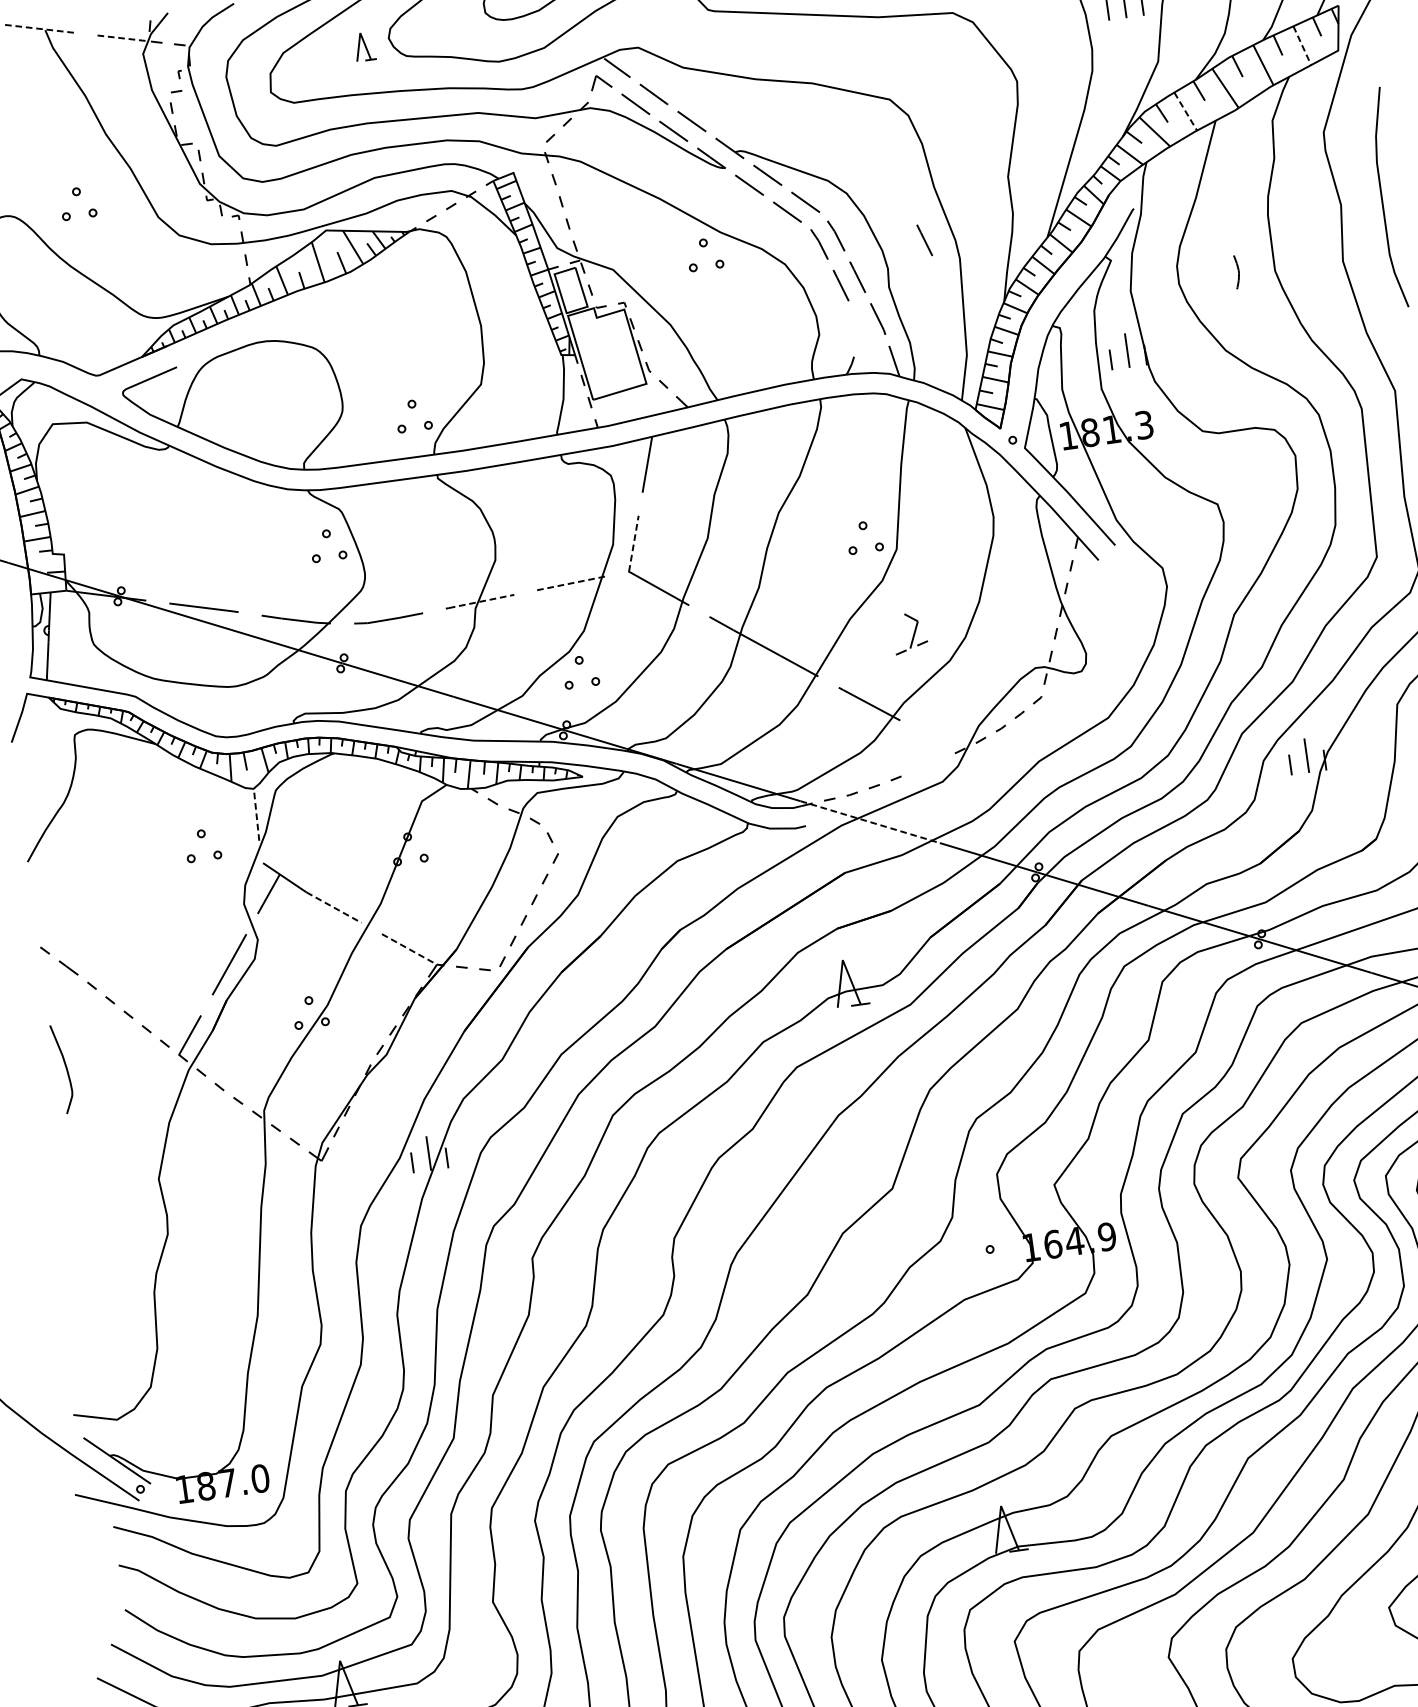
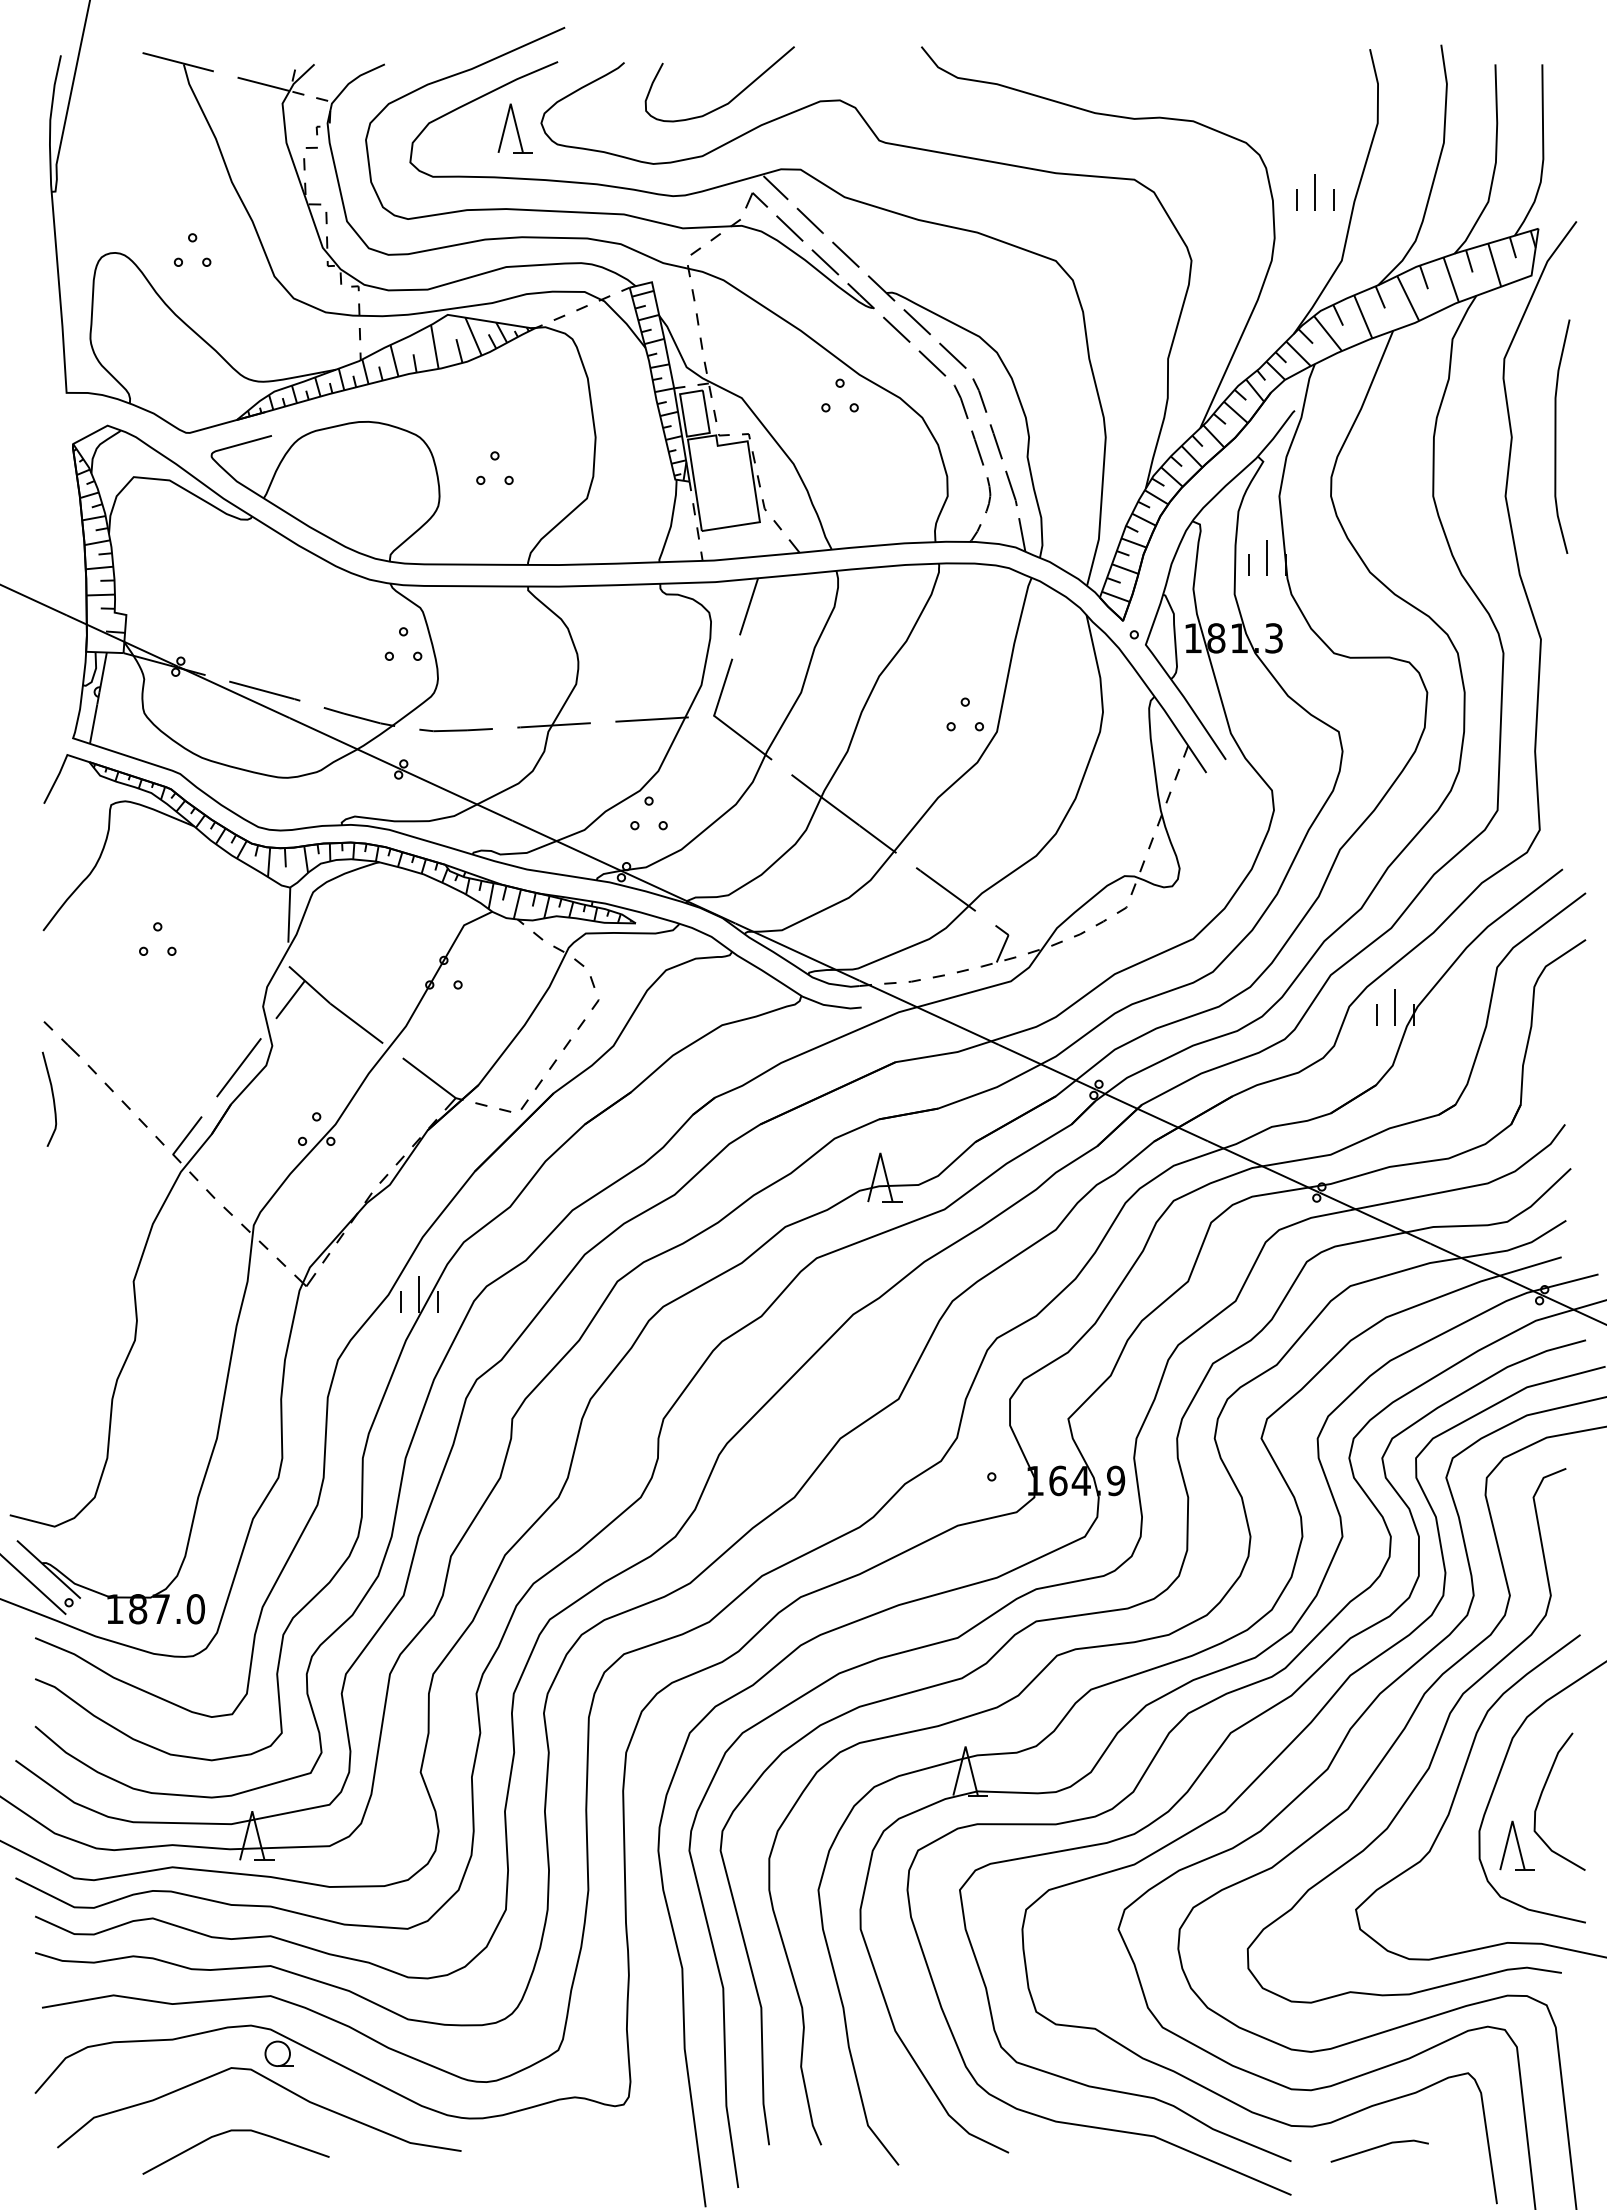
line: (40, 29) -> (178, 62), dashed -> solid
line: (123, 38) -> (264, 84), dashed -> solid
part: (364, 46) -> (514, 128), size x1.67
line: (1302, 46) -> (1494, 265), dashed -> solid
line: (1186, 112) -> (1363, 317), dashed -> solid
line: (924, 239) -> (1071, 412), removed
part: (1237, 272) -> (988, 495), moved
part: (412, 408) -> (494, 460), moved
line: (634, 543) -> (723, 687), dashed -> solid
line: (571, 583) -> (652, 719), dashed -> solid
line: (482, 601) -> (556, 725), dashed -> solid
part: (909, 633) -> (998, 946), moved
line: (256, 815) -> (289, 915), dashed -> solid
line: (870, 821) -> (929, 1012), dashed -> solid
part: (201, 838) -> (157, 931), moved
line: (334, 907) -> (357, 1023), dashed -> solid
line: (409, 949) -> (429, 1078), dashed -> solid
curve: (65, 1067) -> (52, 1098), moved

